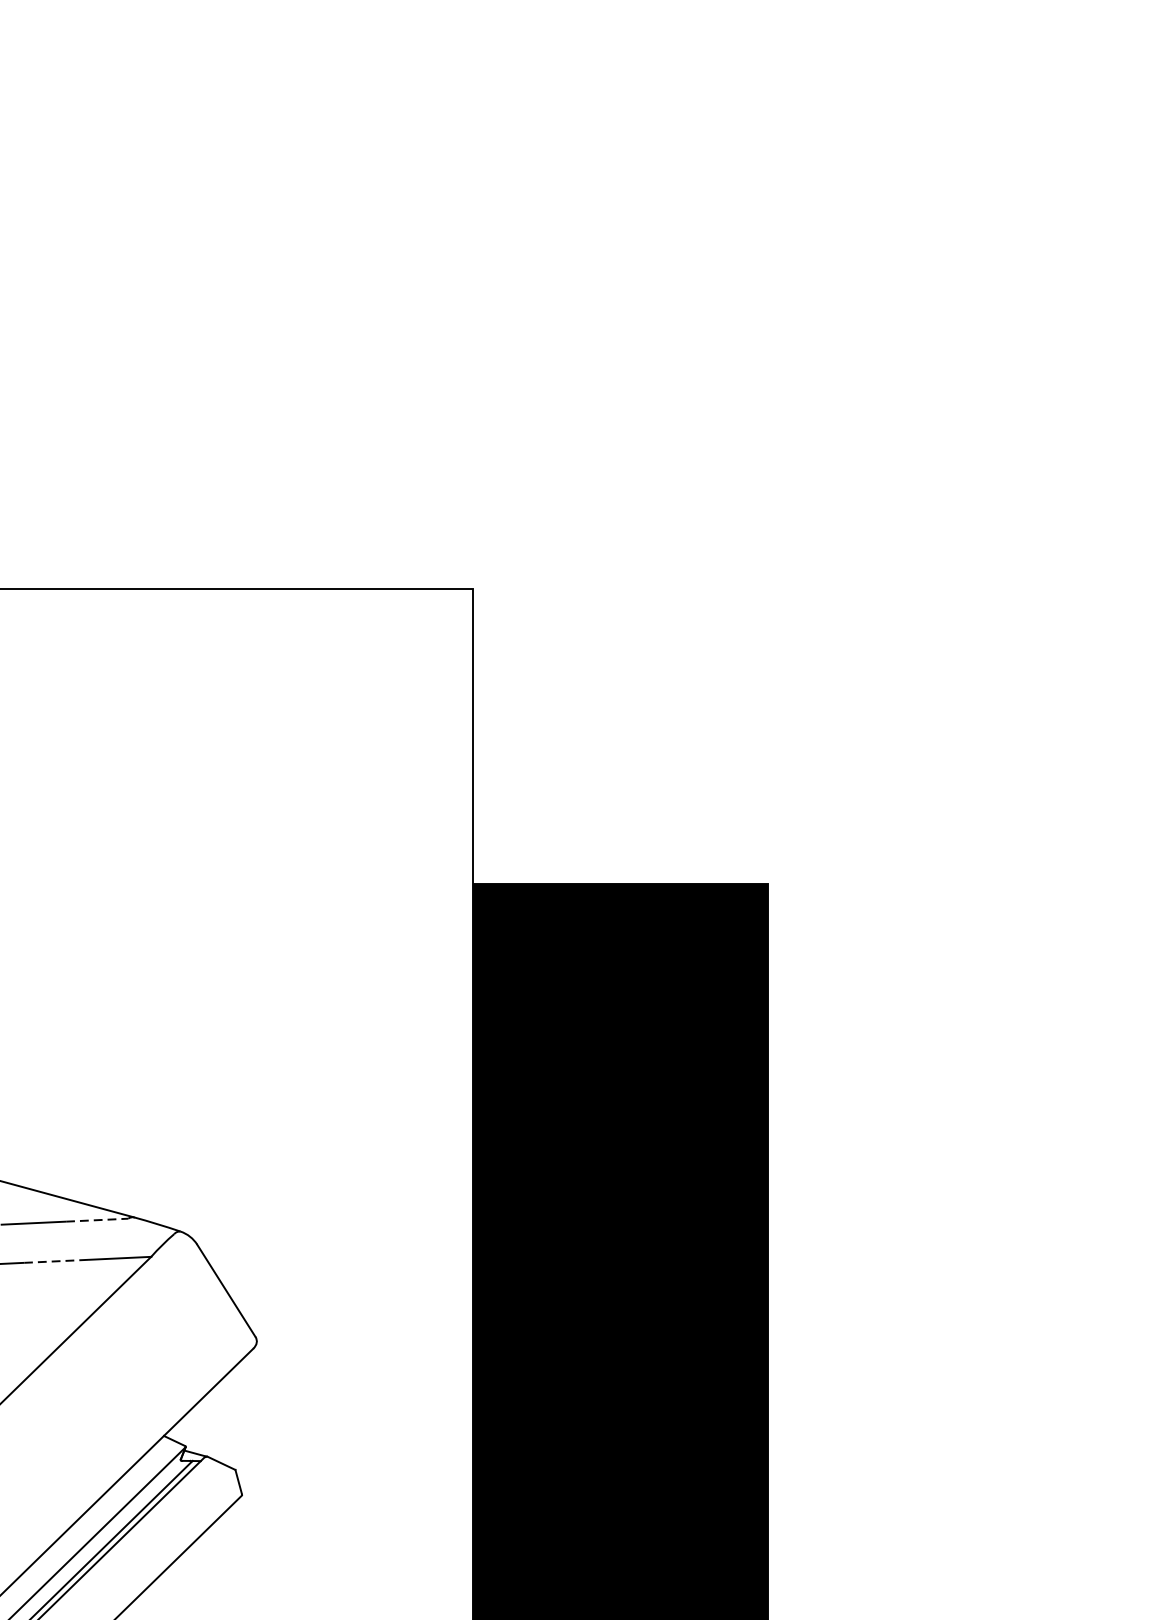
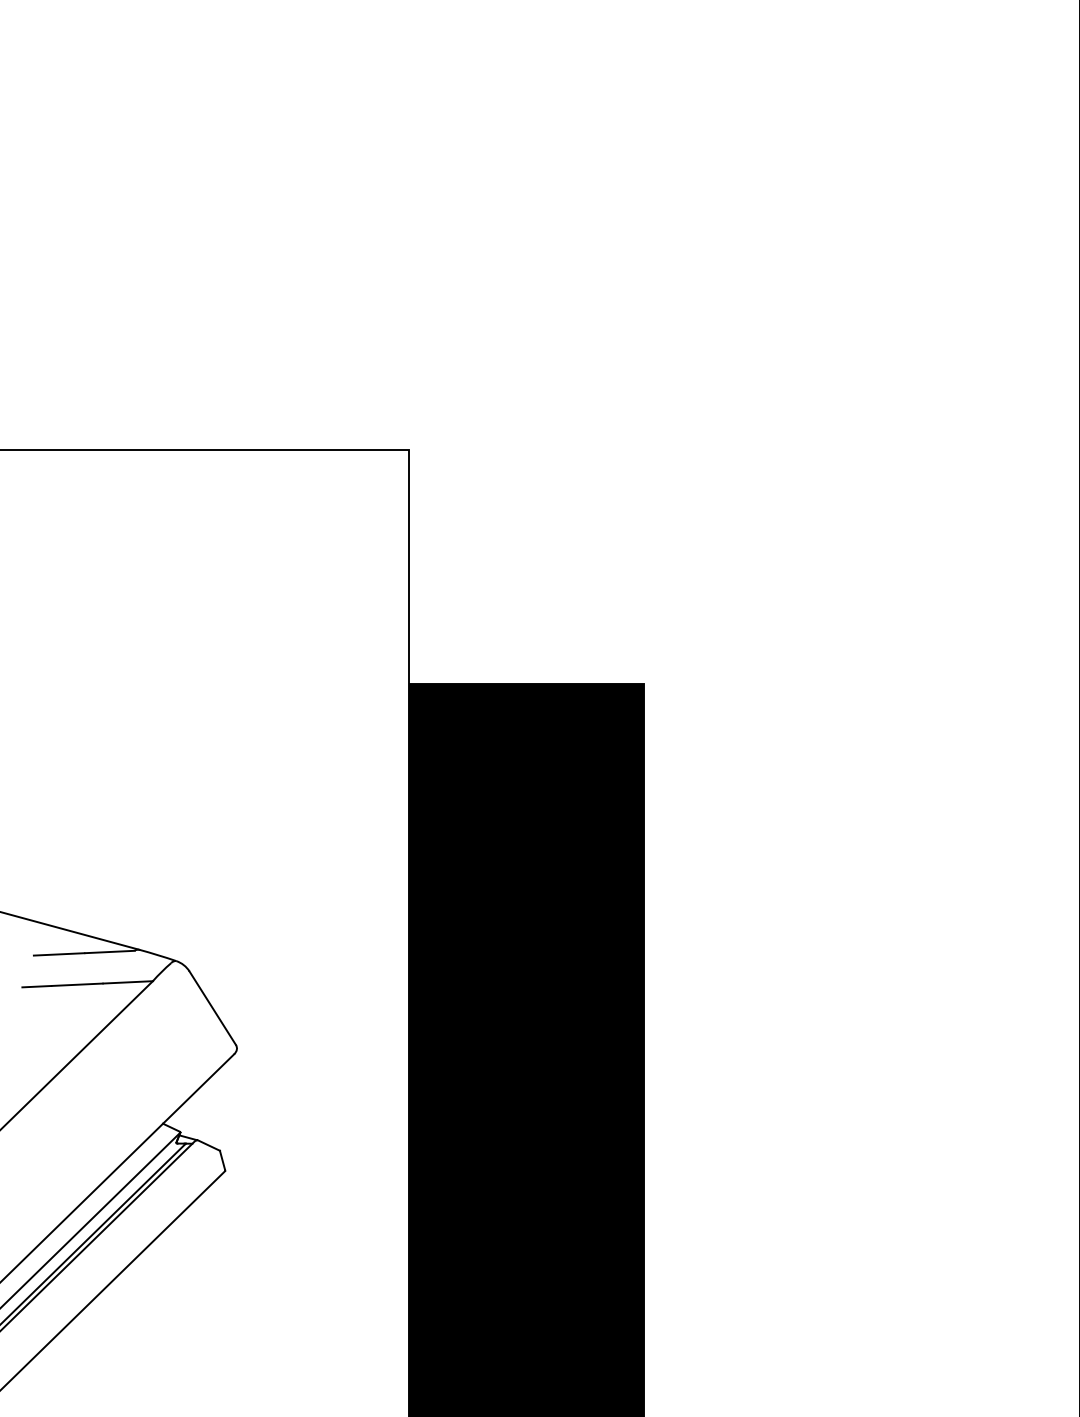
line: (96, 1220) -> (109, 952), dashed -> solid
line: (55, 1261) -> (76, 984), dashed -> solid

